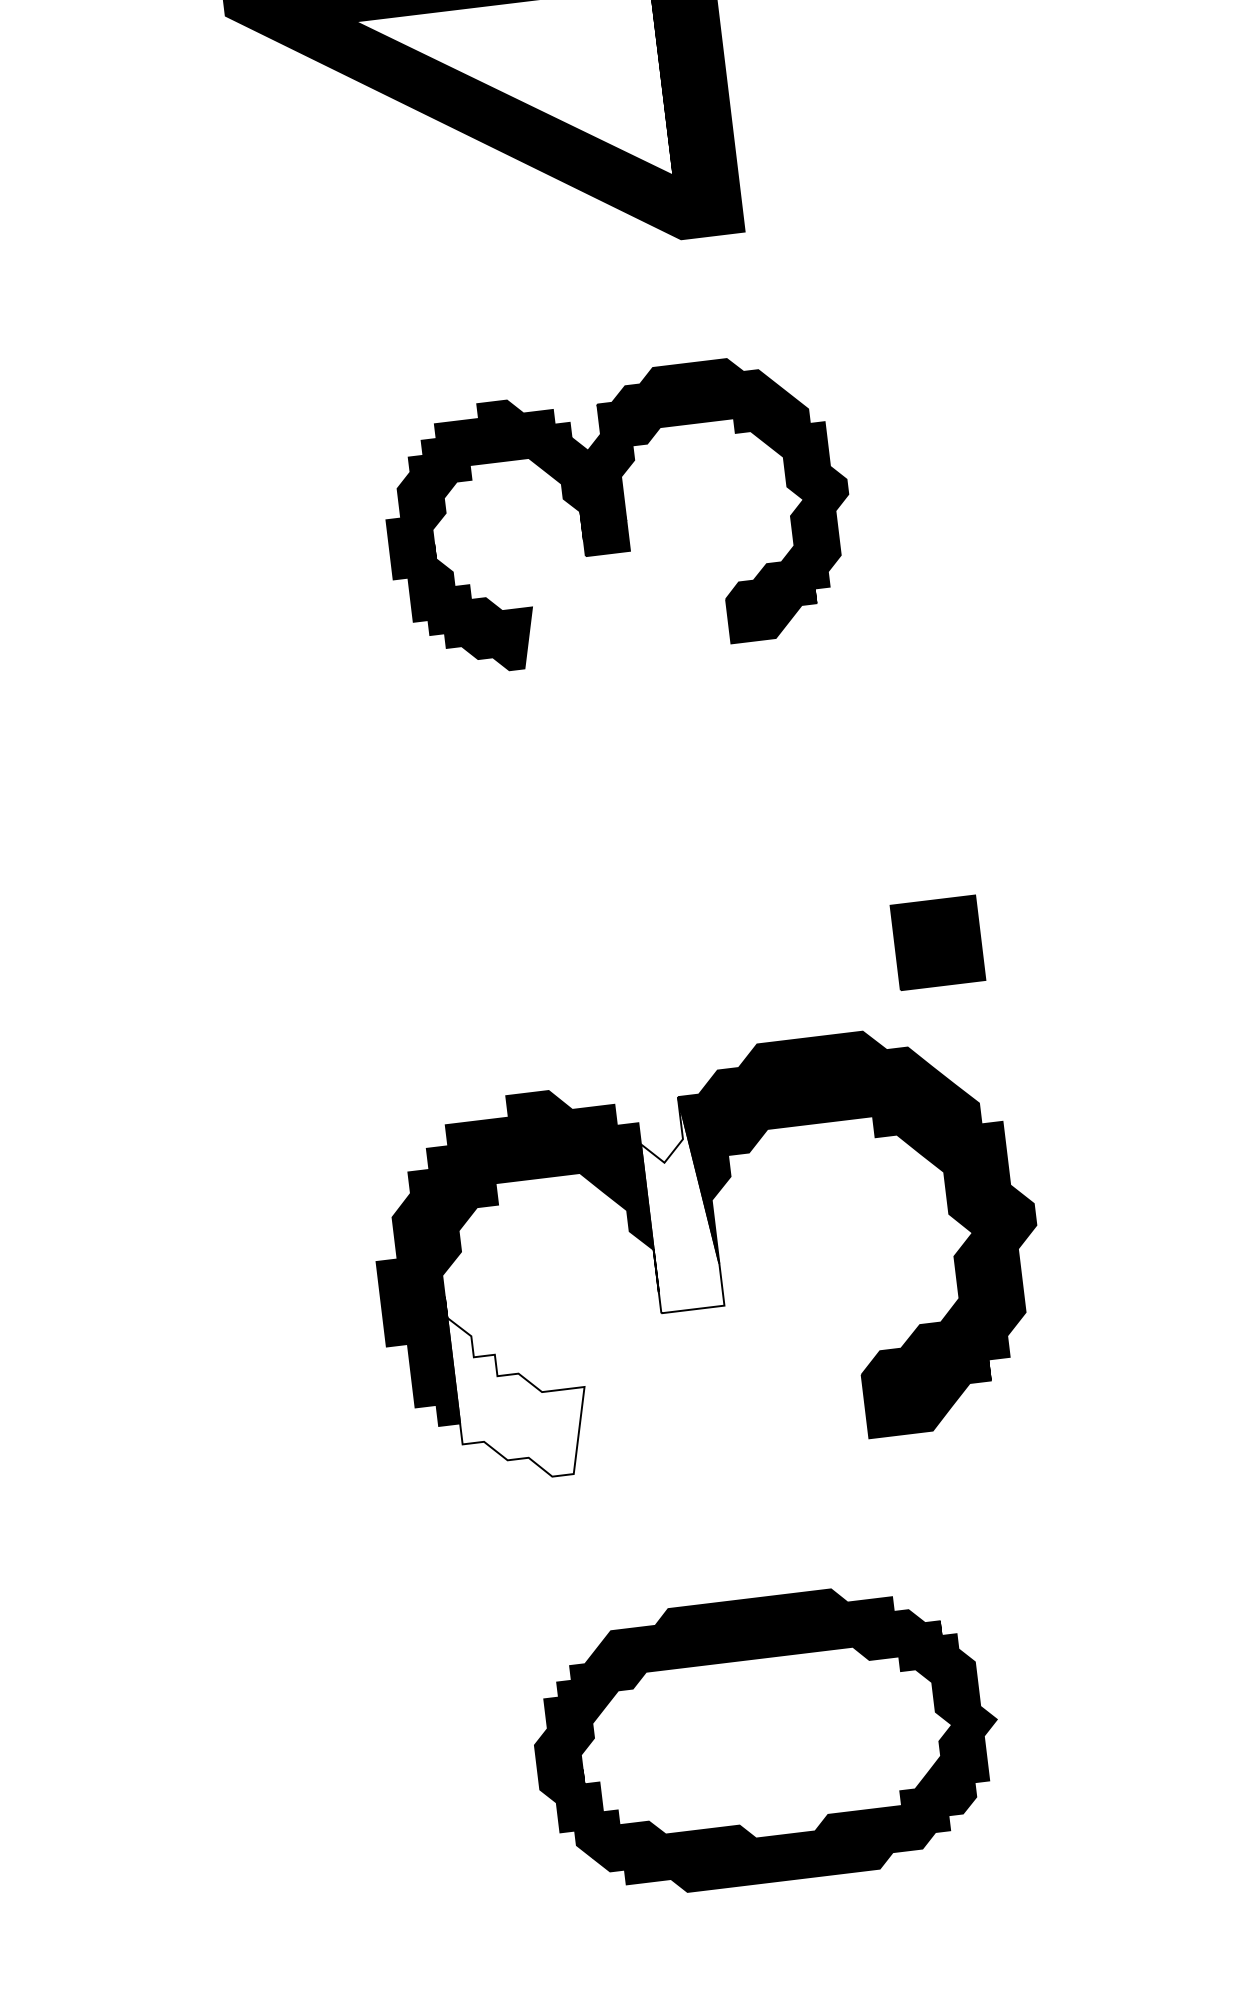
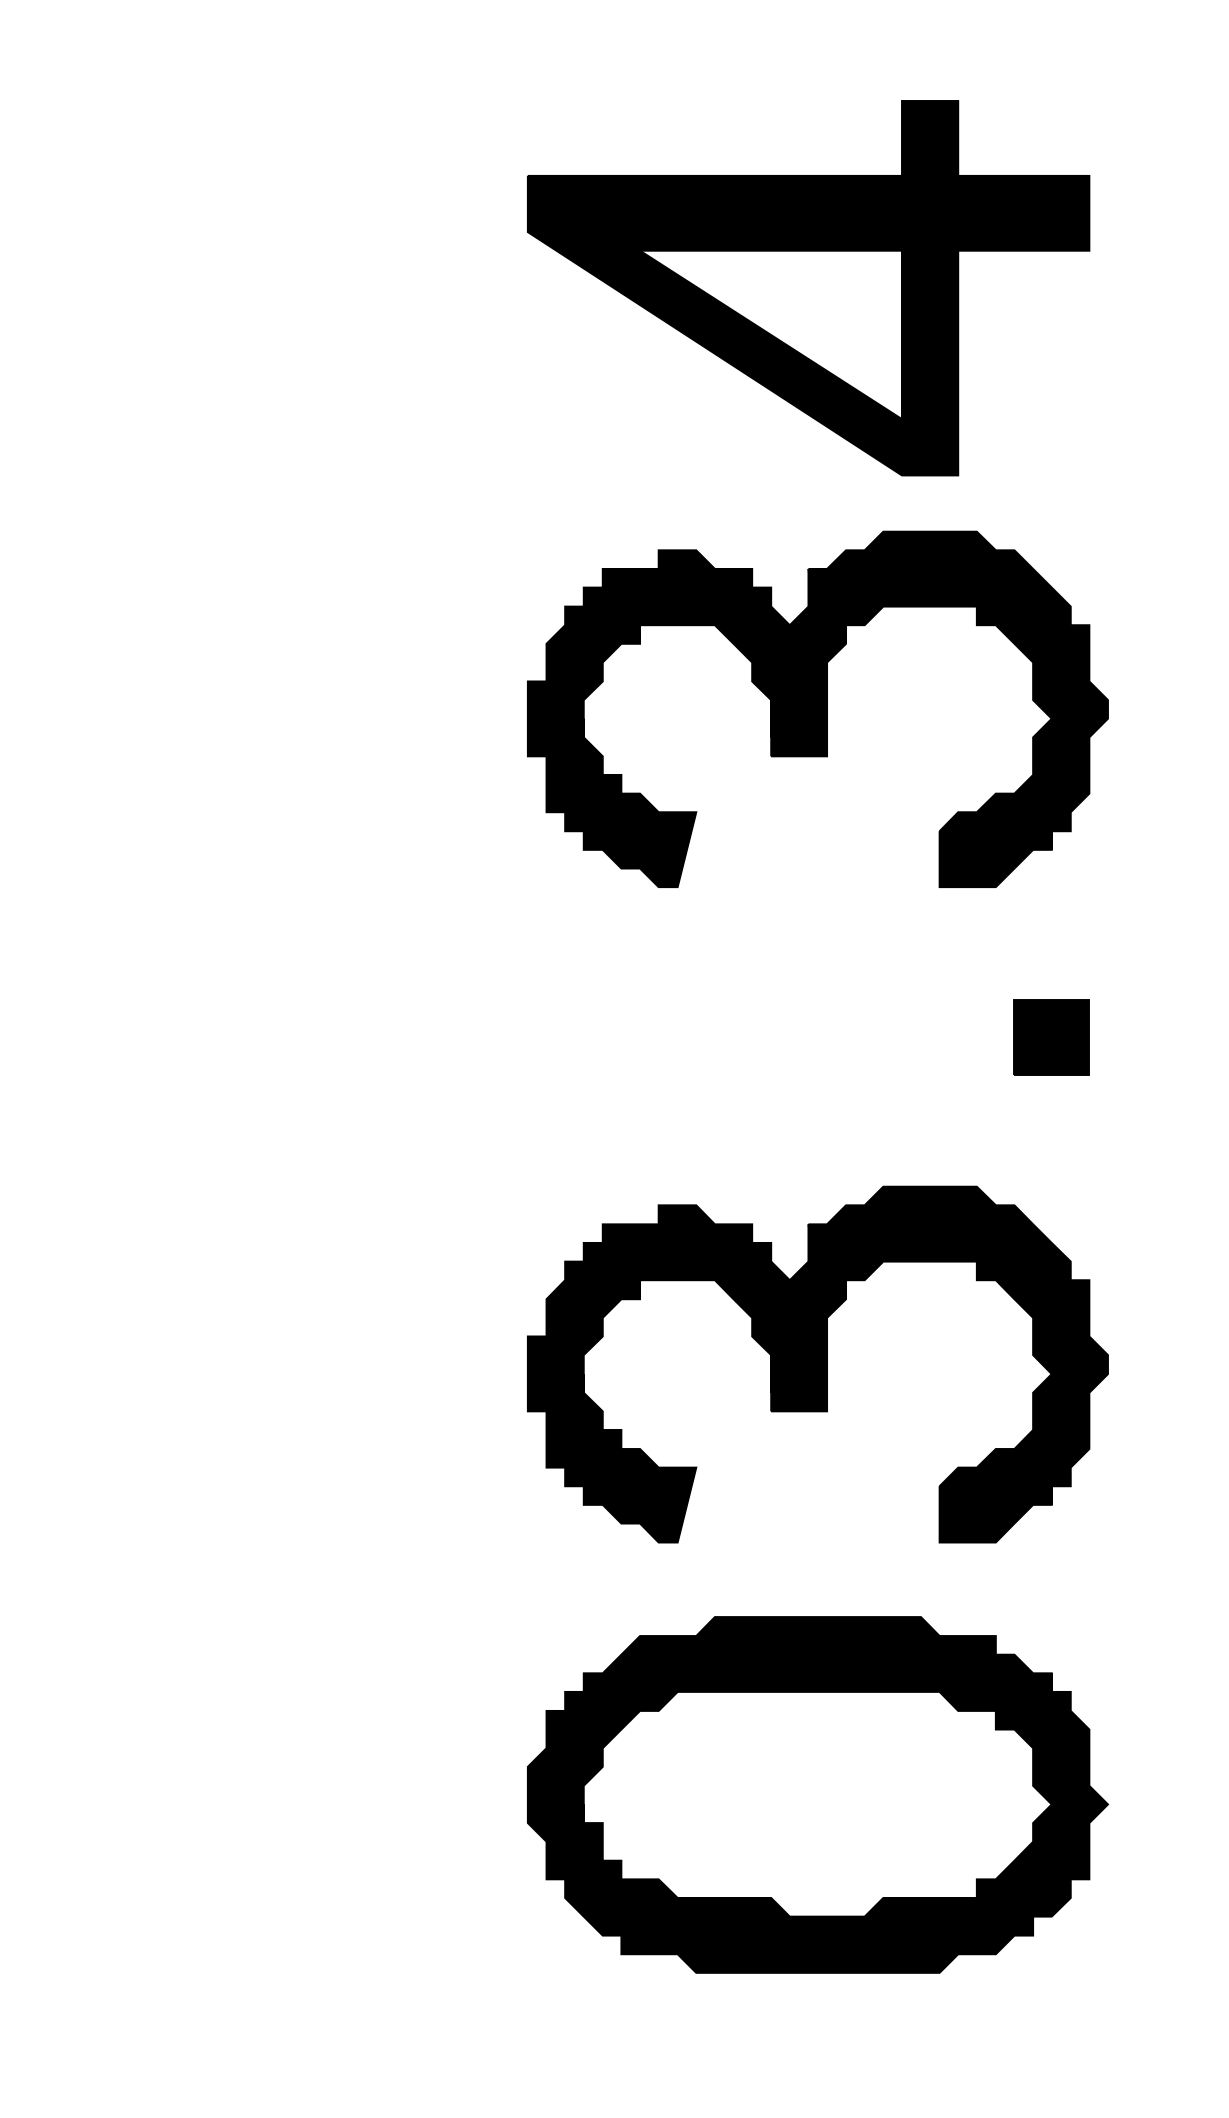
part: (617, 513) -> (817, 708), size x1.43
part: (937, 943) -> (1051, 1037), moved
fill: (680, 1203) -> (799, 1317), added
fill: (519, 1384) -> (639, 1458), added
part: (767, 1739) -> (818, 1794), size x1.43

